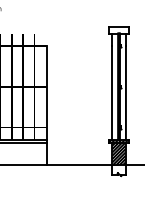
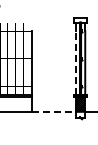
line: (111, 93) -> (75, 63), solid -> dashed
line: (80, 164) -> (54, 111), solid -> dashed

